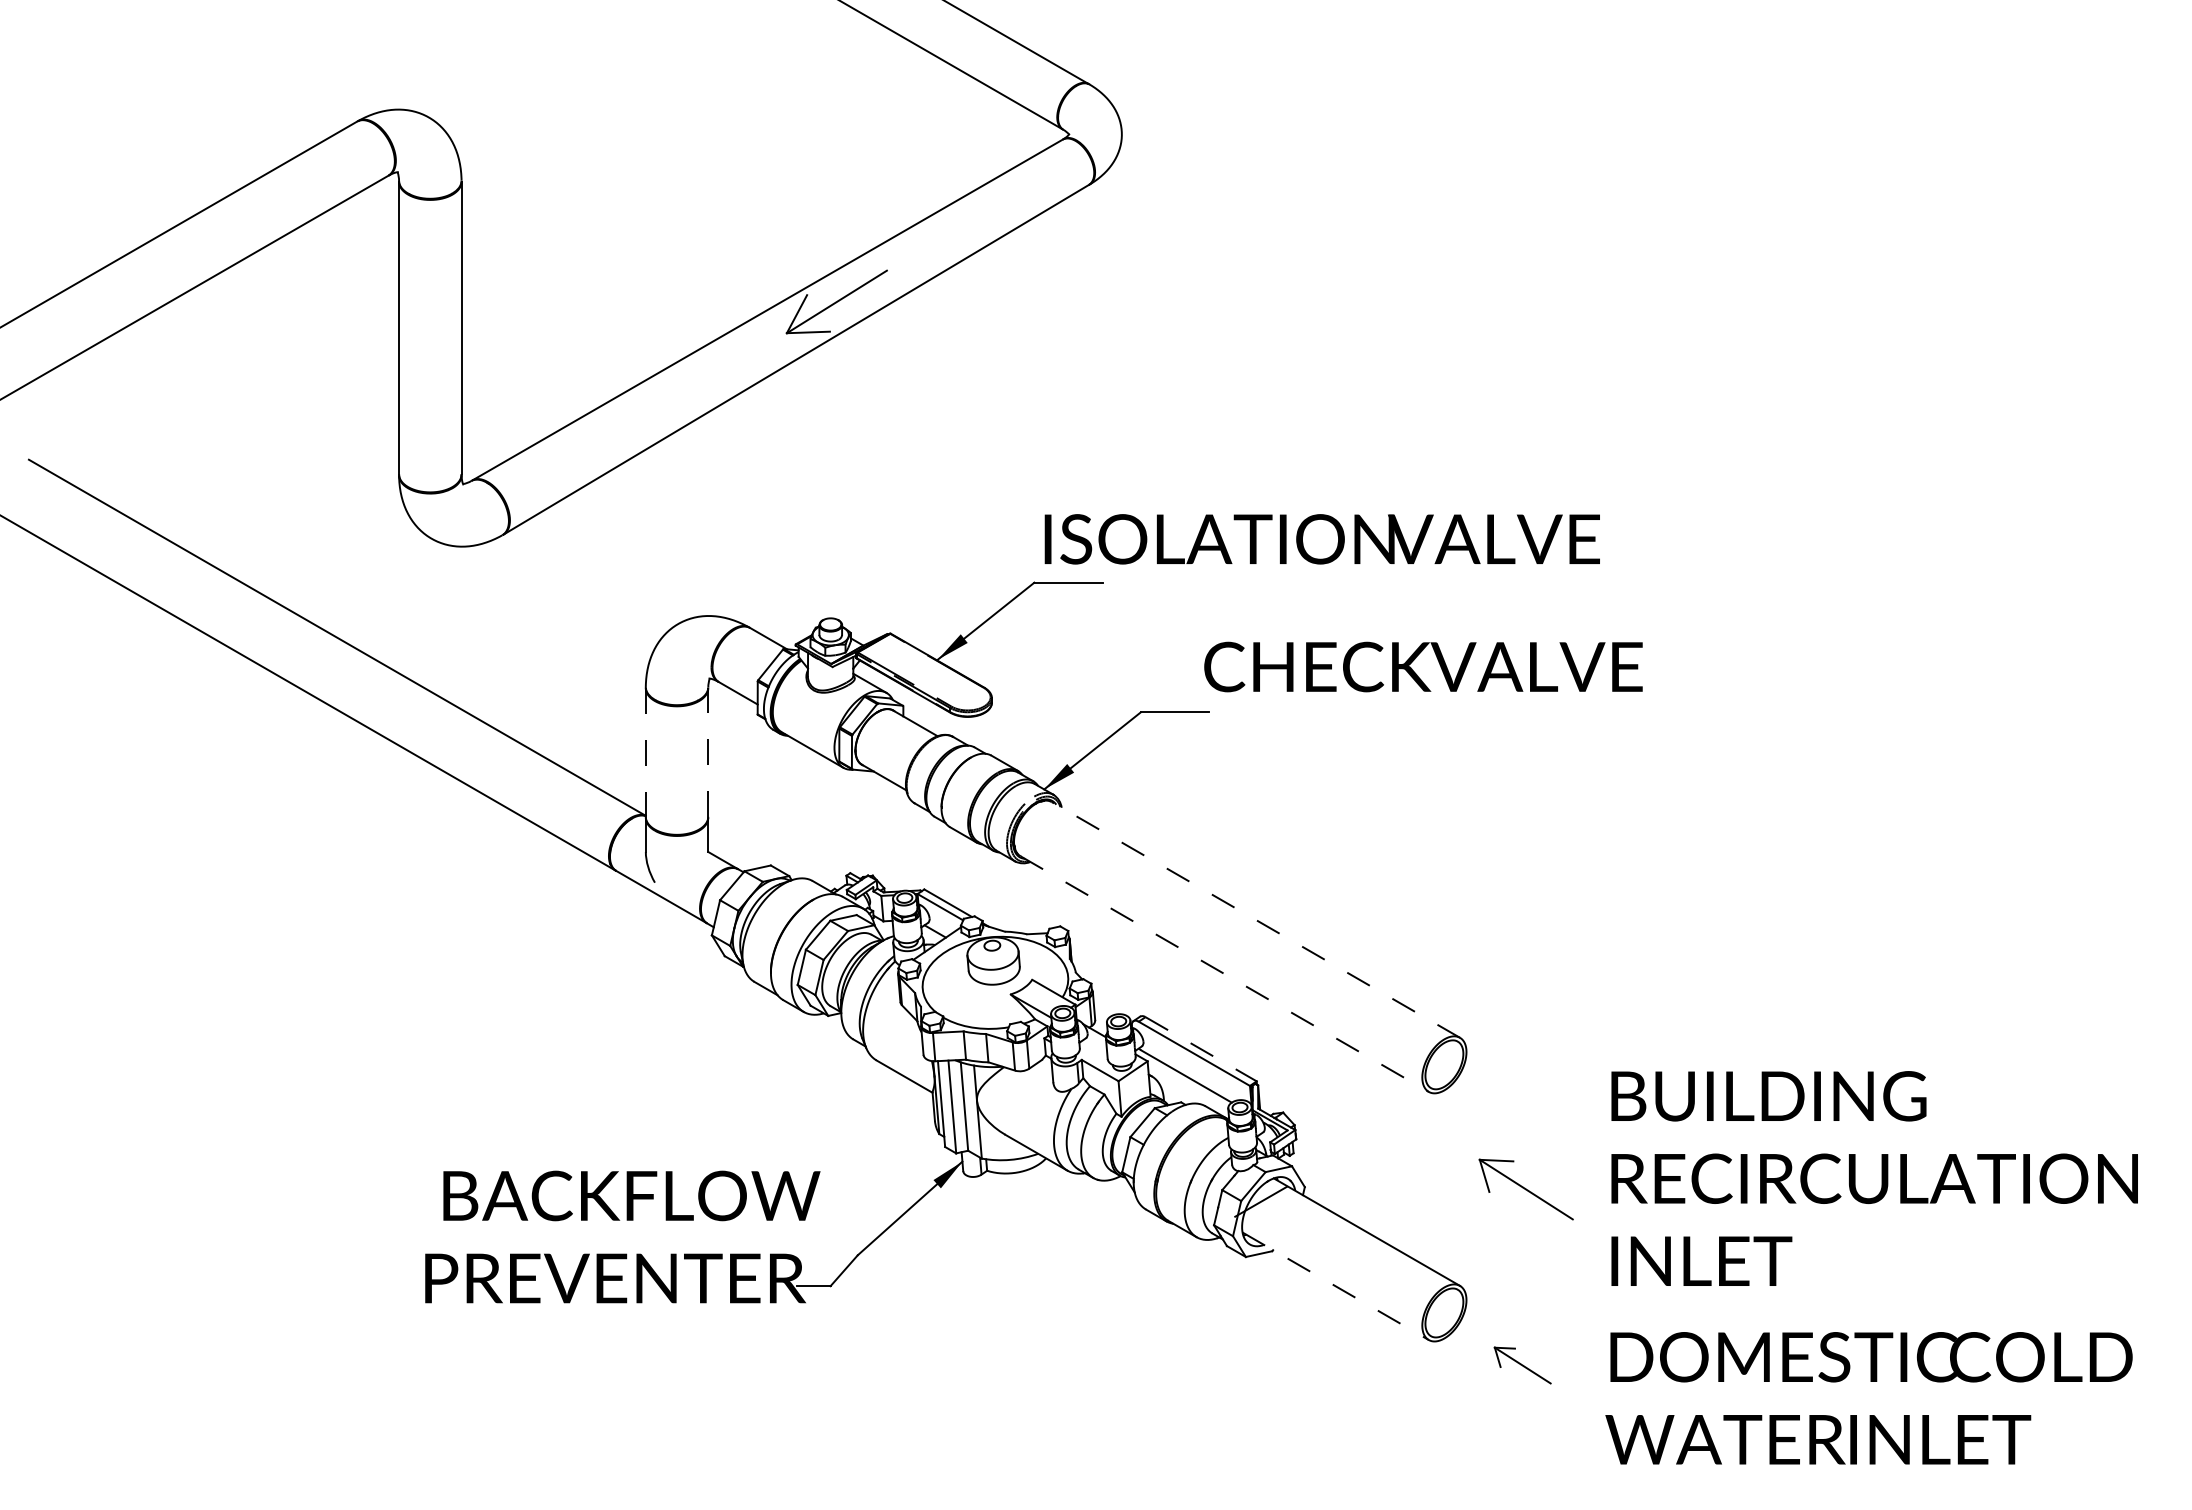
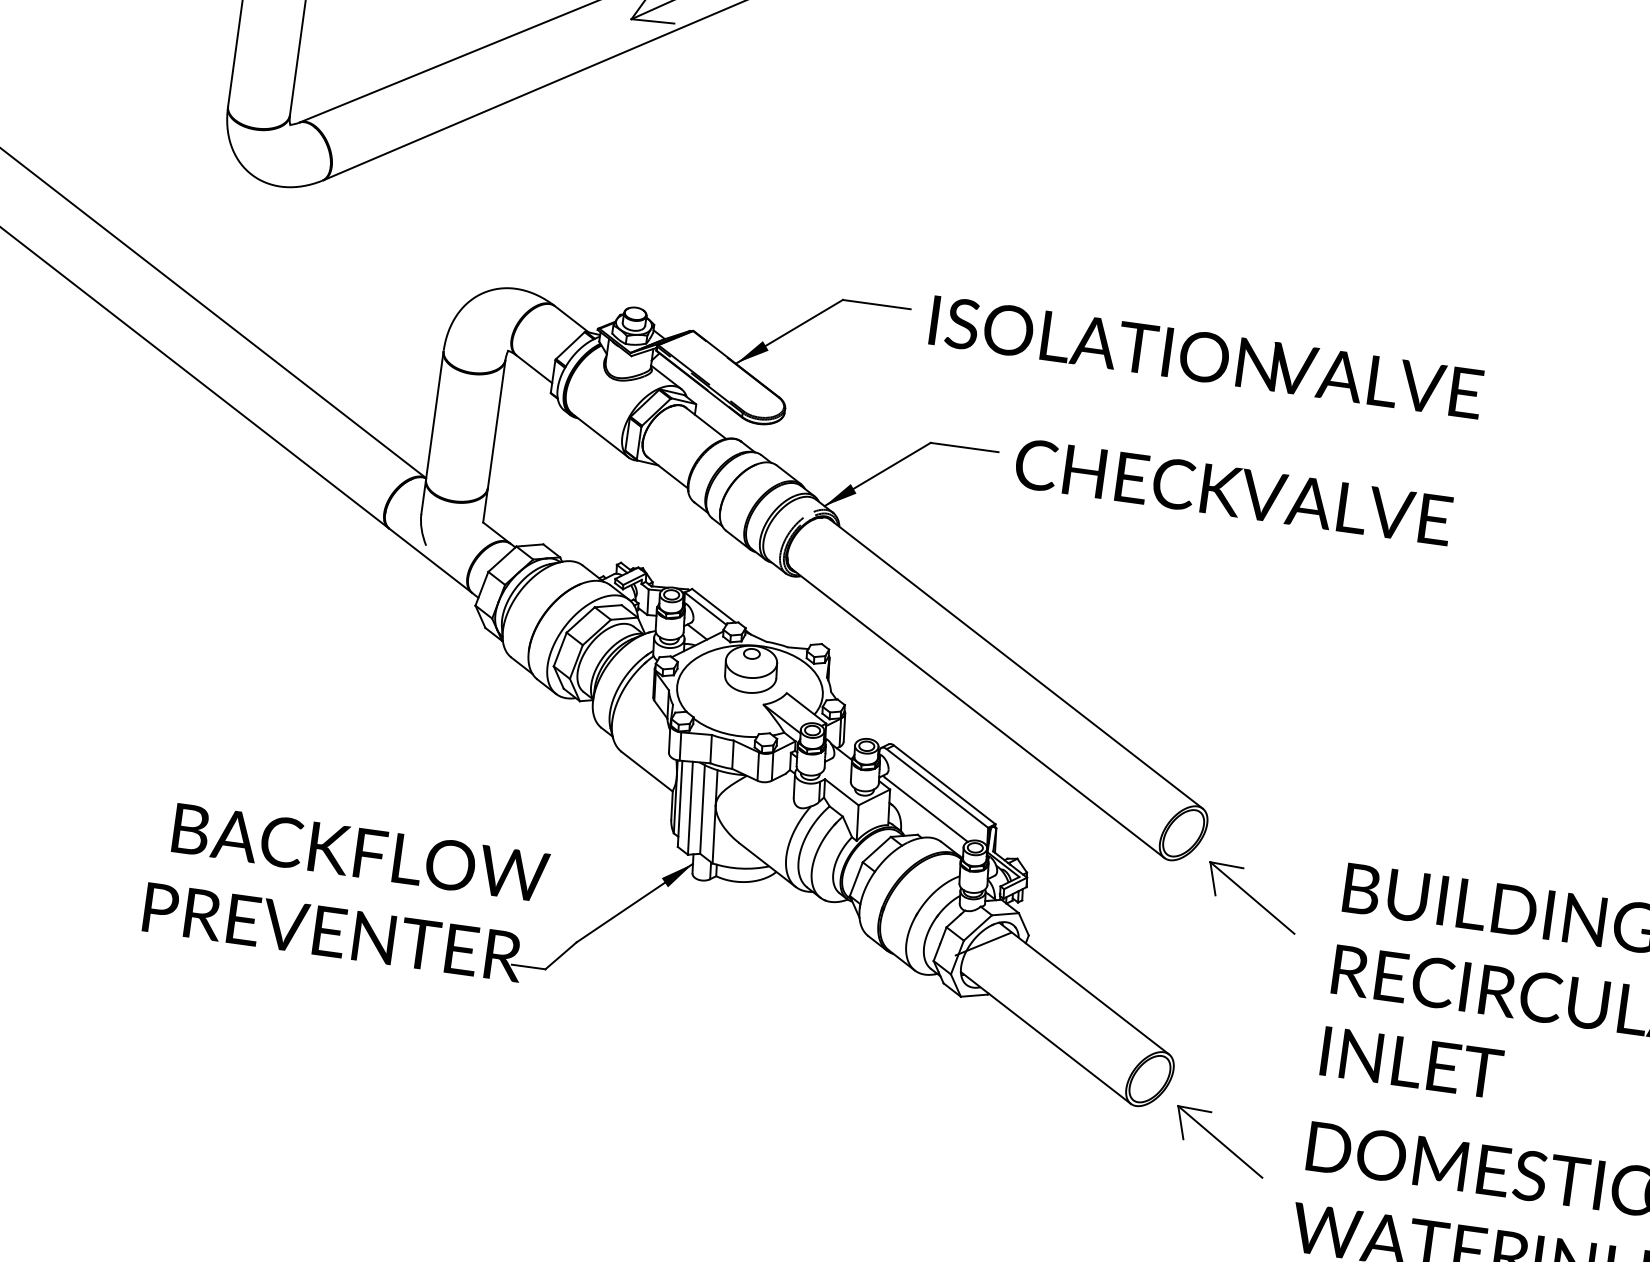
text: (1321, 539) -> (1205, 357), moved
text: (1423, 666) -> (1233, 491), moved
line: (708, 752) -> (496, 423), dashed -> solid
line: (645, 753) -> (434, 416), dashed -> solid
line: (1255, 919) -> (1016, 663), dashed -> solid
line: (1224, 974) -> (978, 713), dashed -> solid
line: (1201, 1049) -> (945, 785), dashed -> solid
part: (1525, 1189) -> (1251, 897), moved
line: (1335, 1286) -> (1045, 1038), dashed -> solid
part: (1522, 1365) -> (1220, 1141), size x1.67

